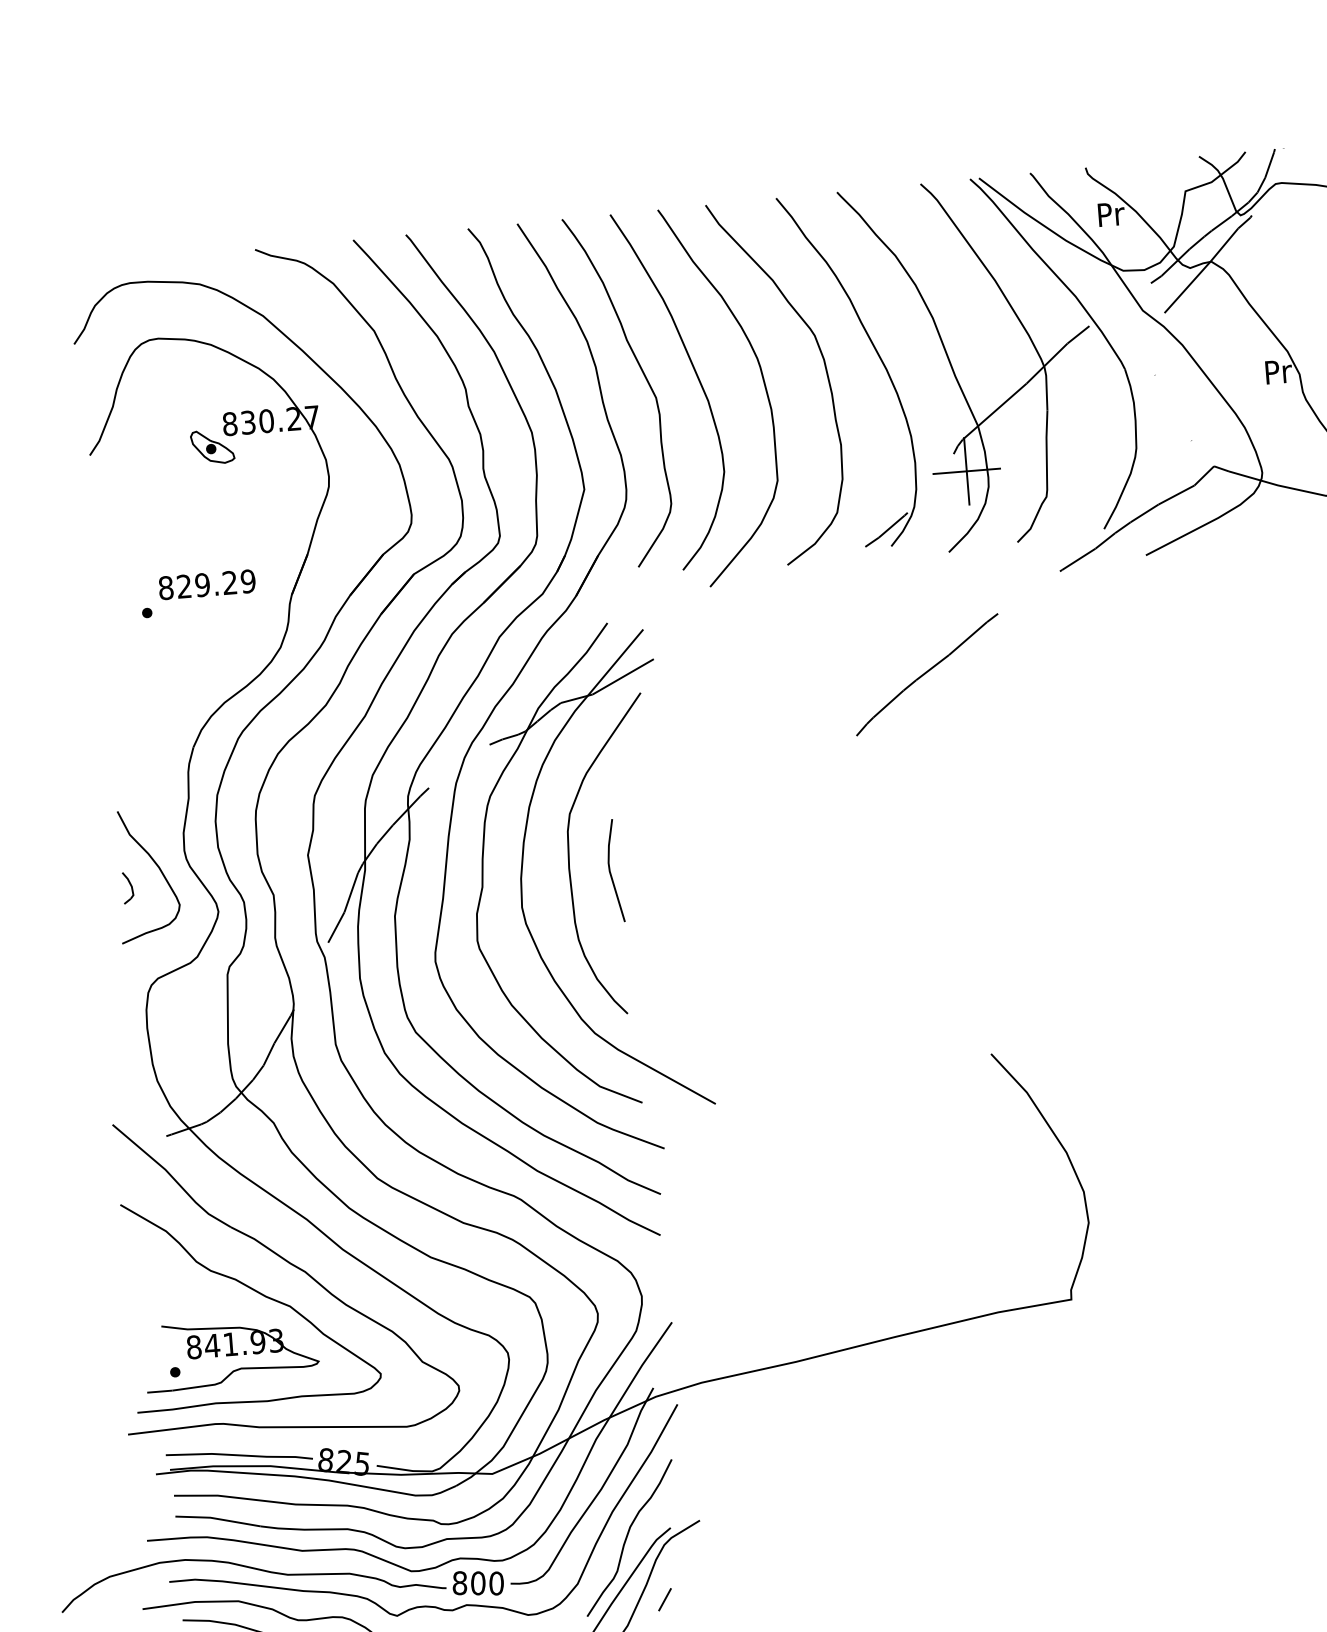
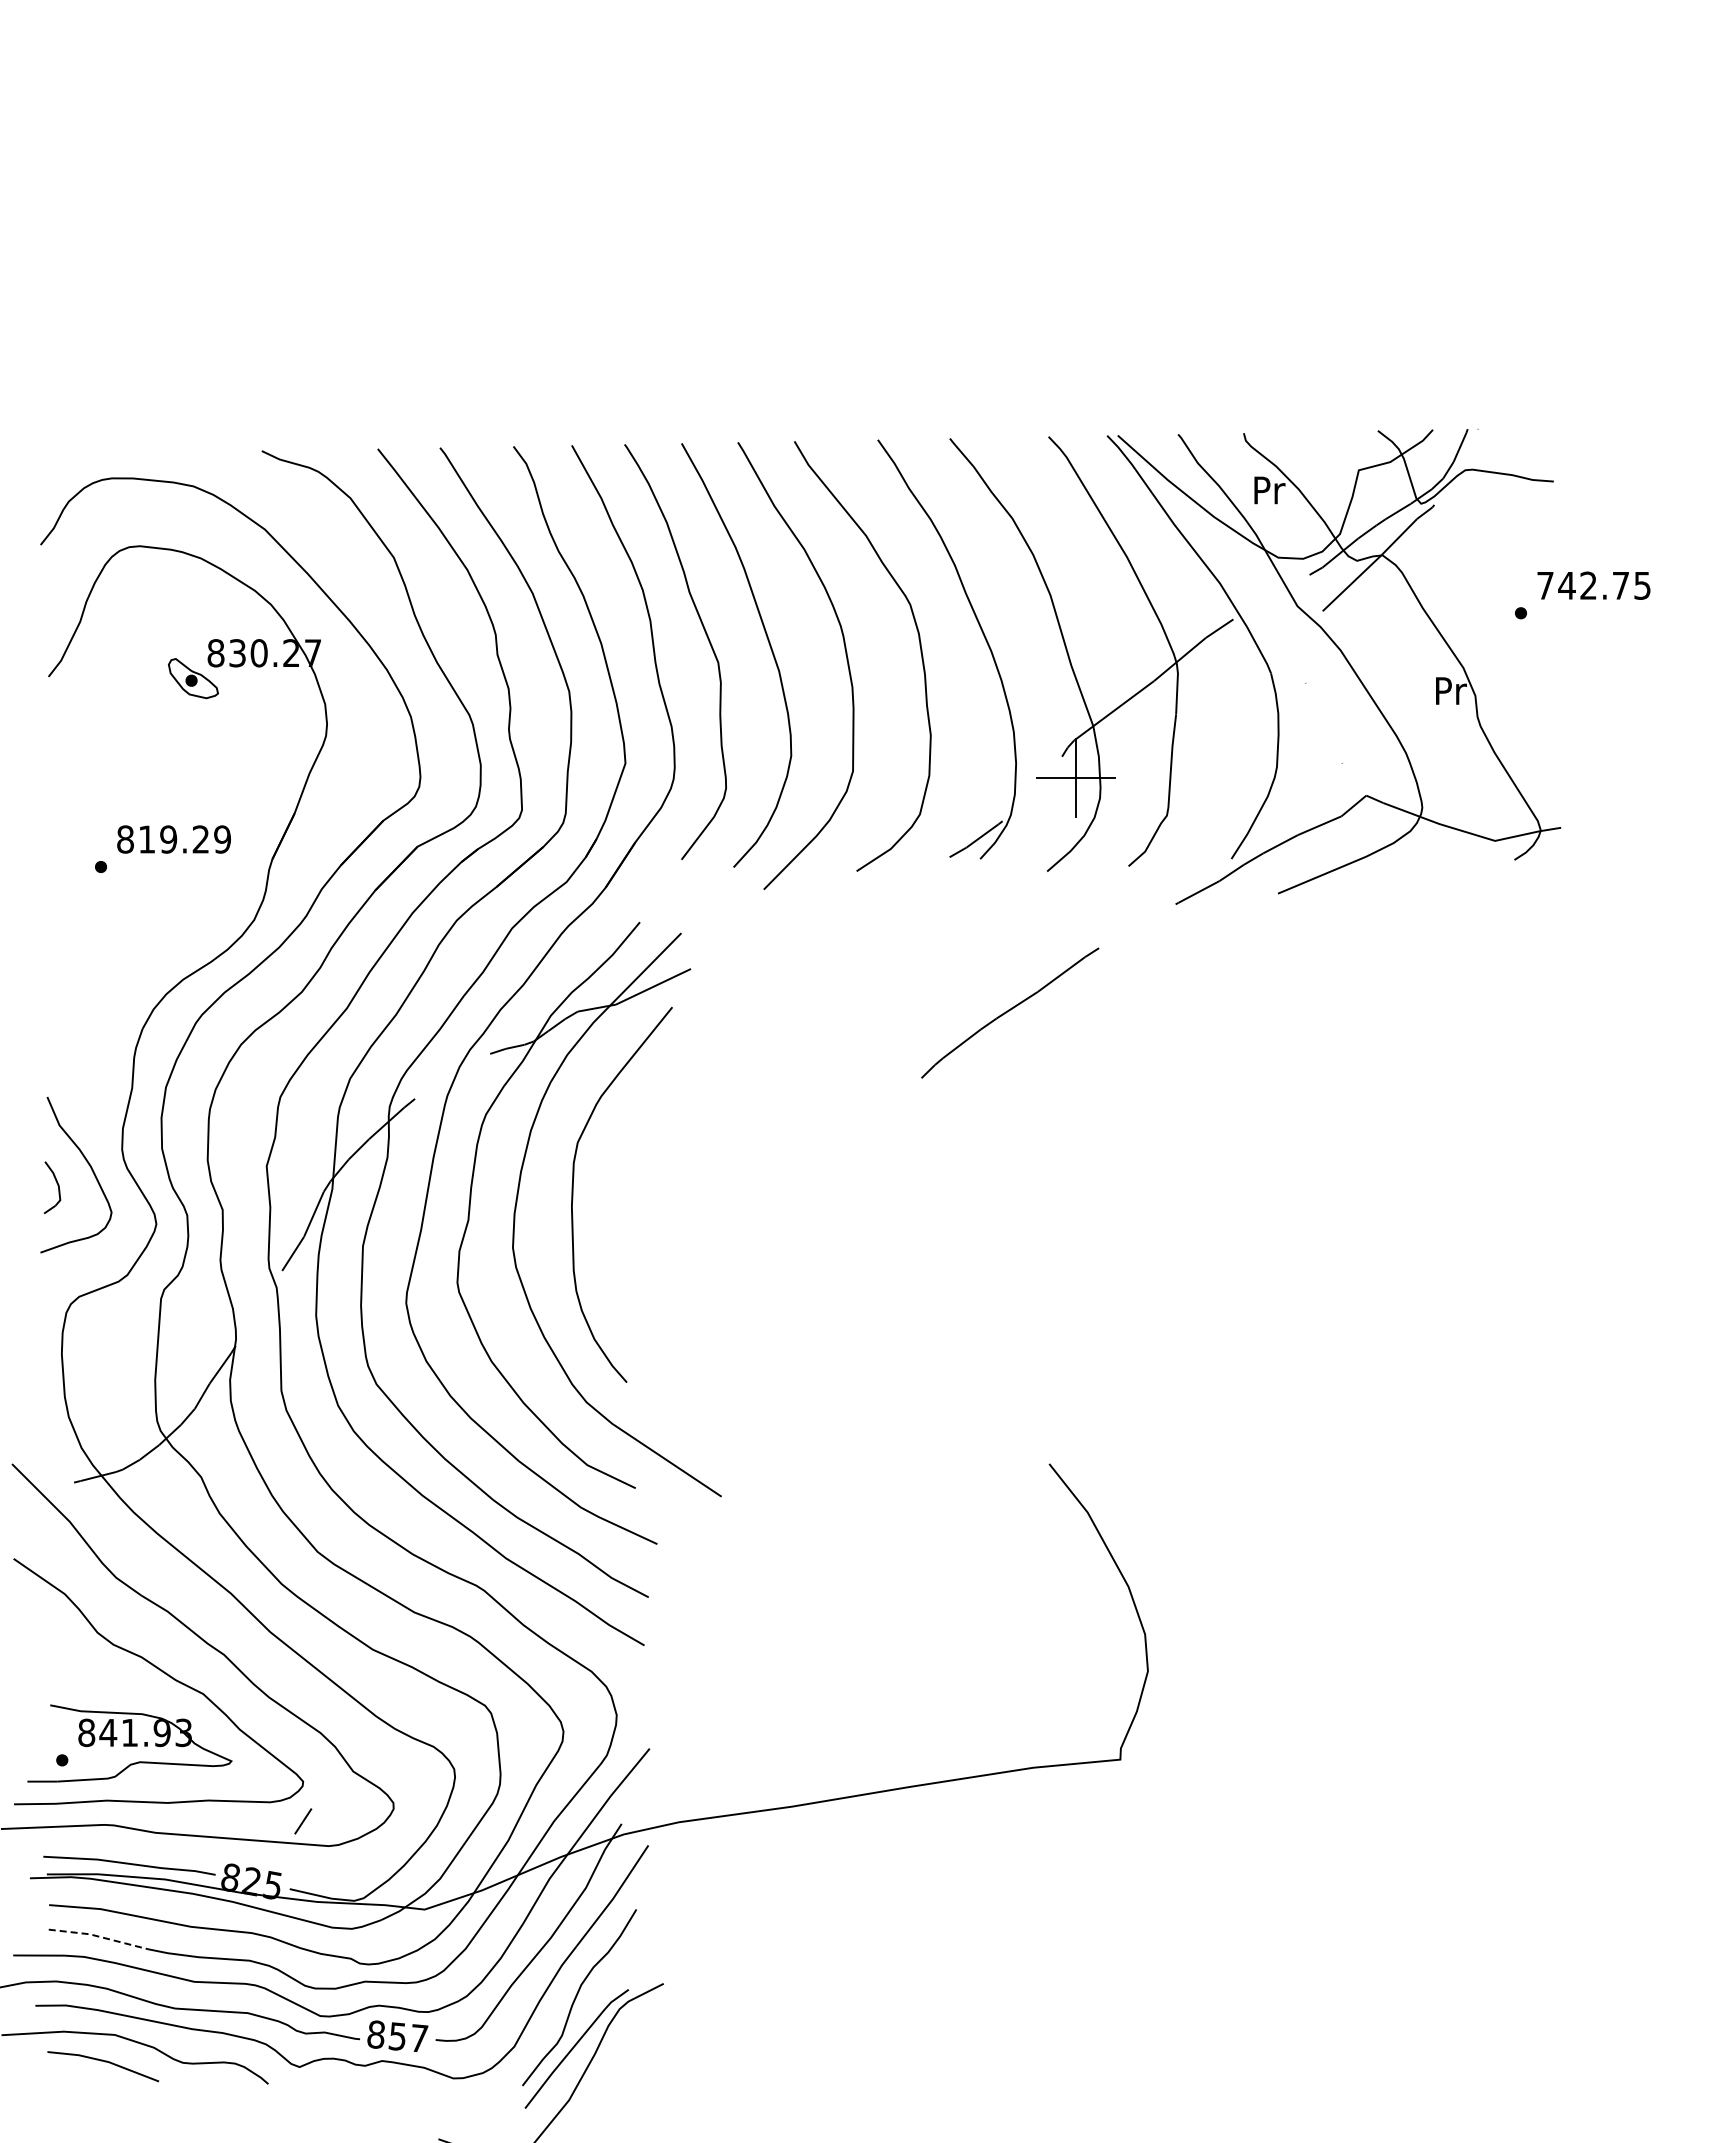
text: (183, 586) -> (146, 839), 829.29 -> 819.29
line: (610, 871) -> (620, 1213), removed
part: (127, 887) -> (52, 1187), size x1.4
line: (217, 1518) -> (98, 1936), solid -> dashed
text: (487, 1583) -> (408, 2037), 800 -> 857
line: (665, 1599) -> (303, 1821), moved

